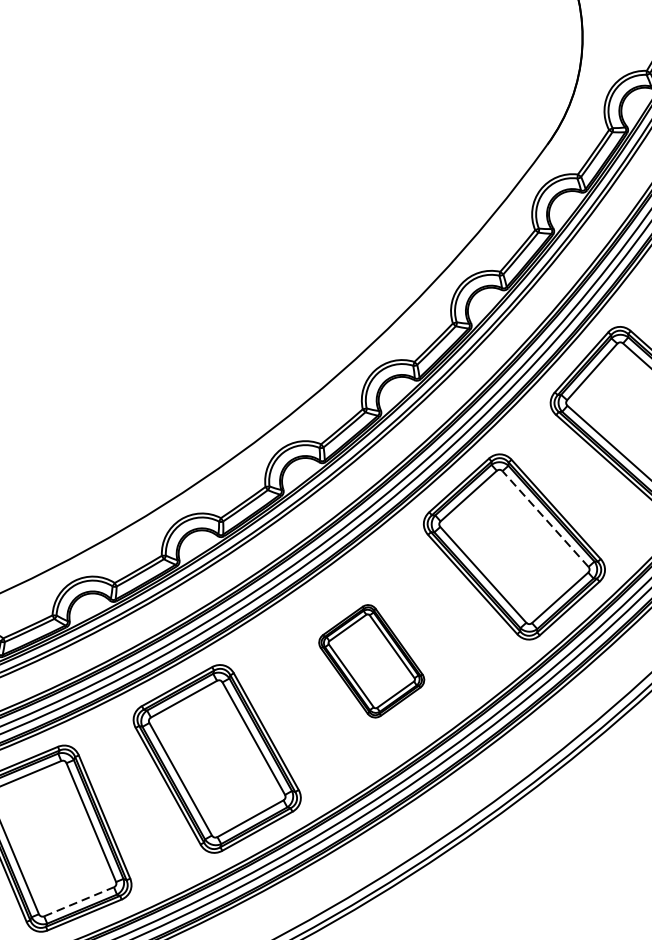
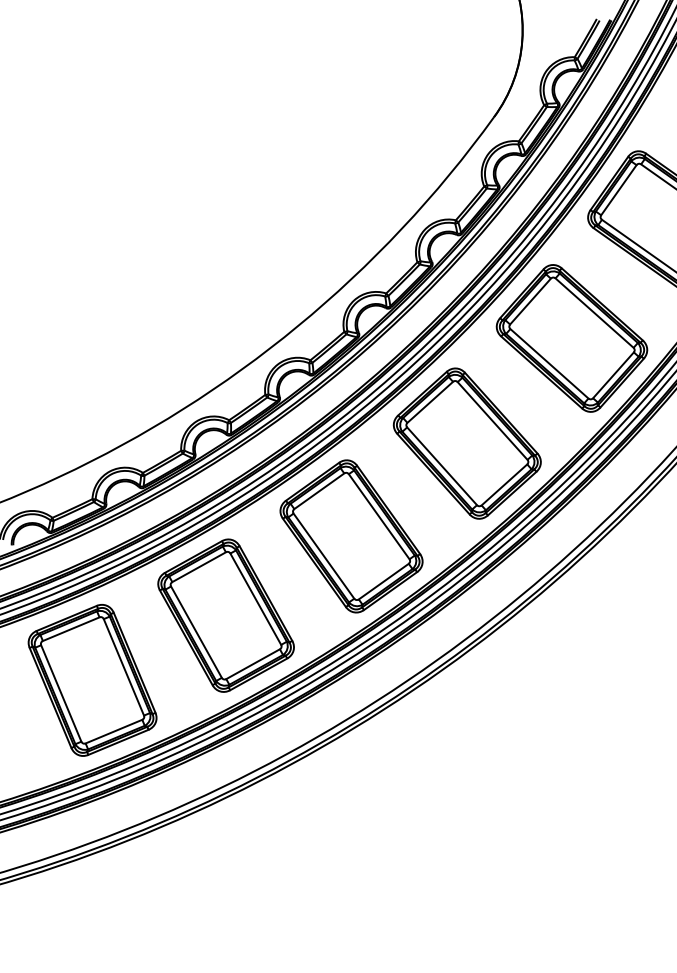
line: (545, 518) -> (492, 420), dashed -> solid
part: (371, 661) -> (351, 536), size x1.67
line: (78, 901) -> (113, 731), dashed -> solid

